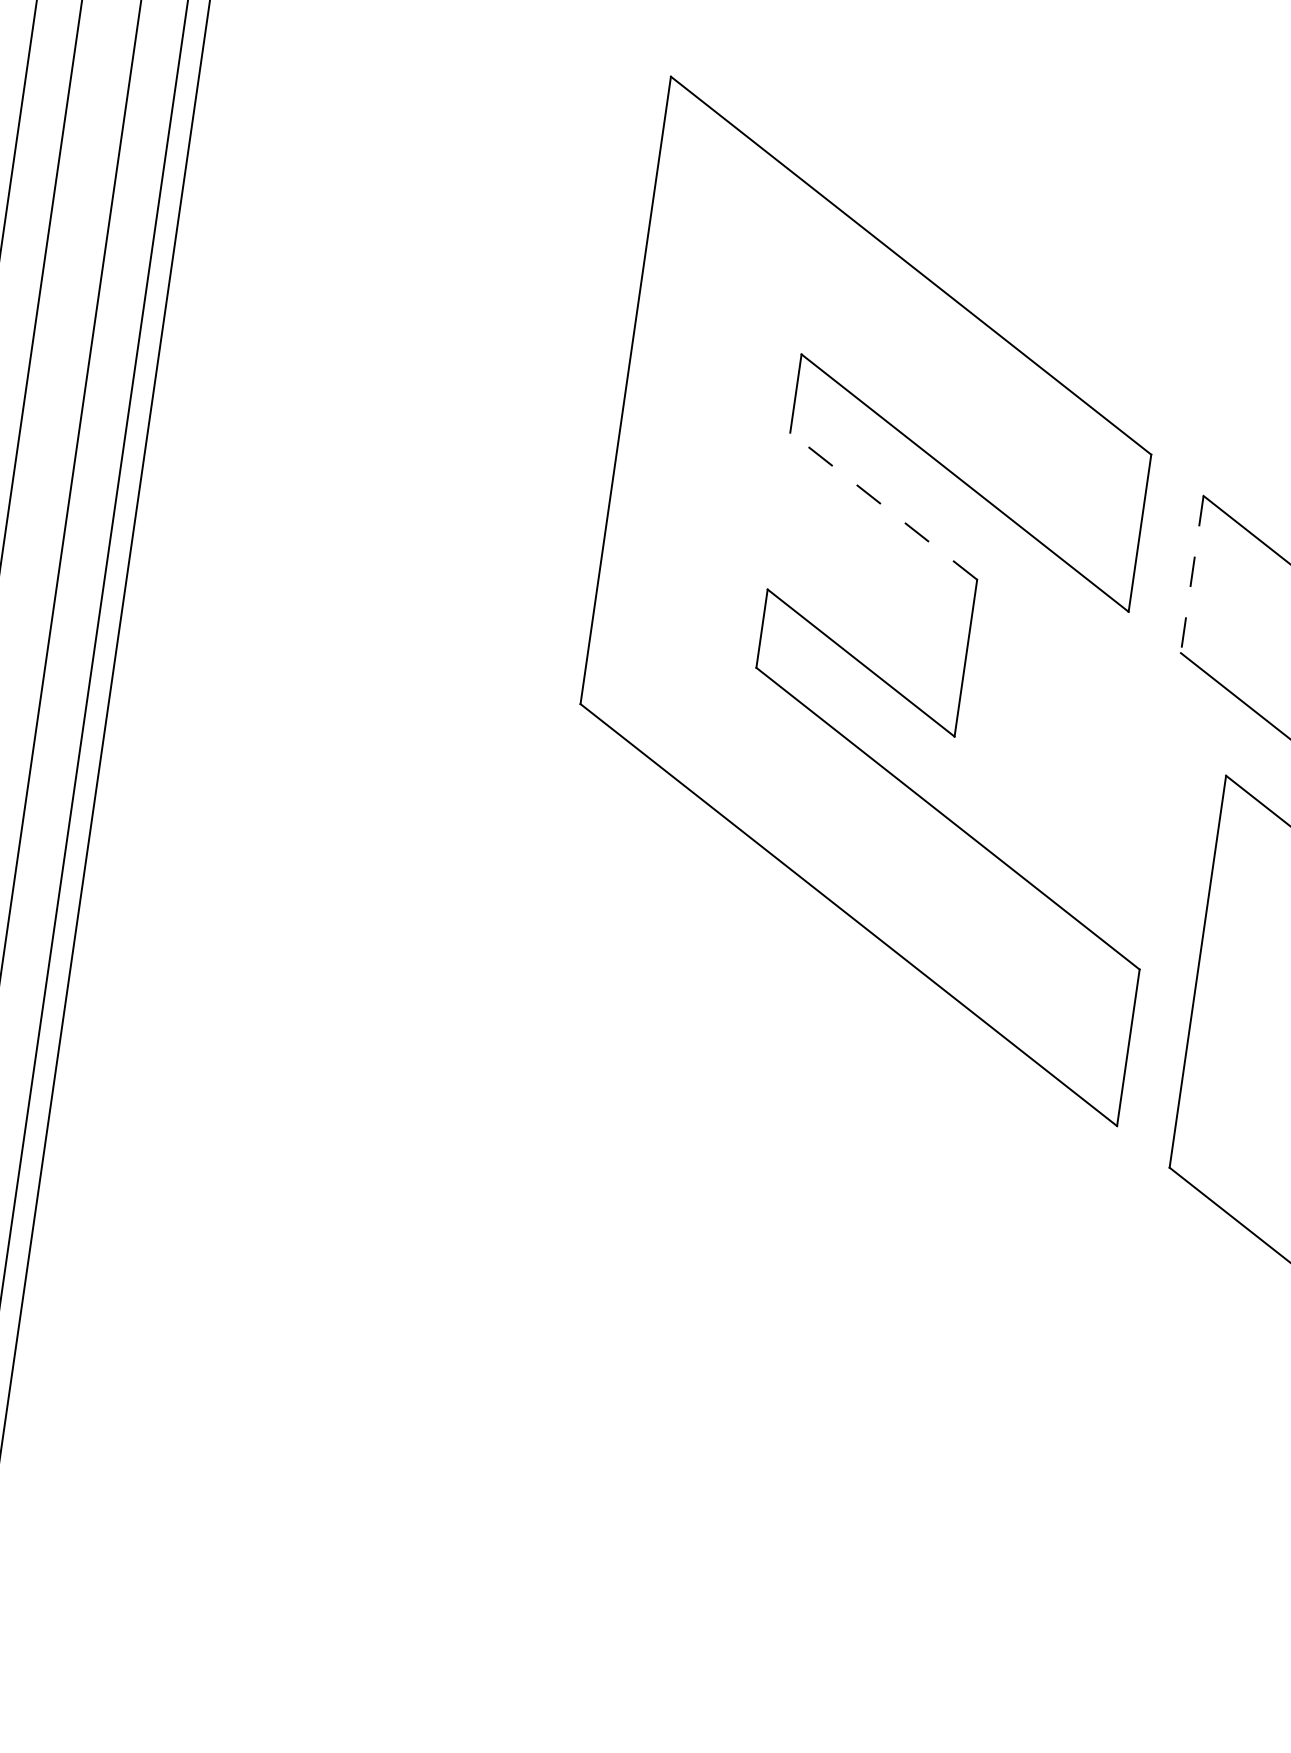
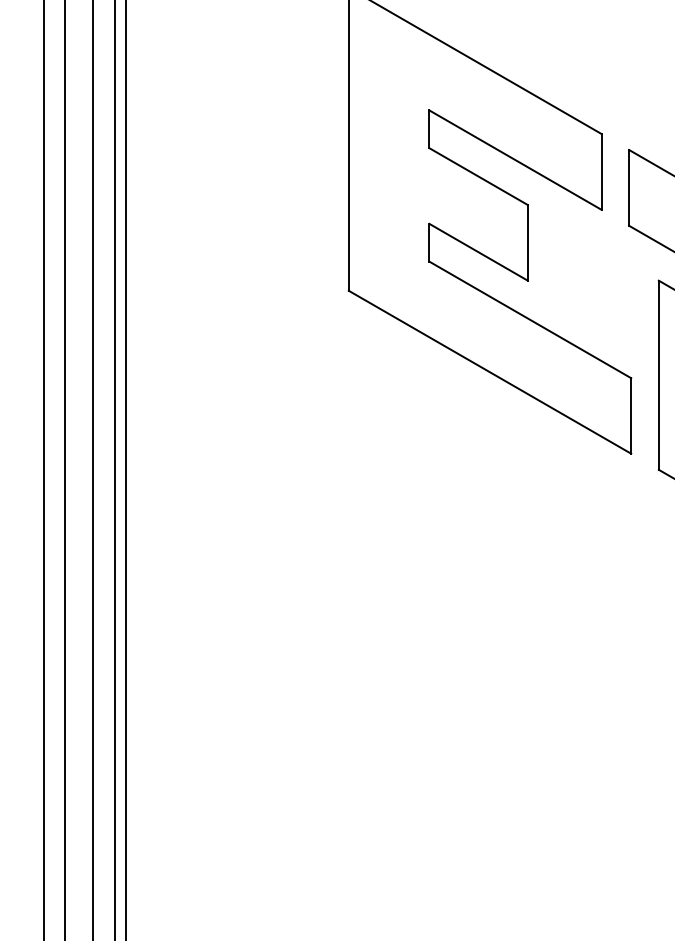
line: (883, 505) -> (478, 176), dashed -> solid
line: (1193, 573) -> (629, 187), dashed -> solid

